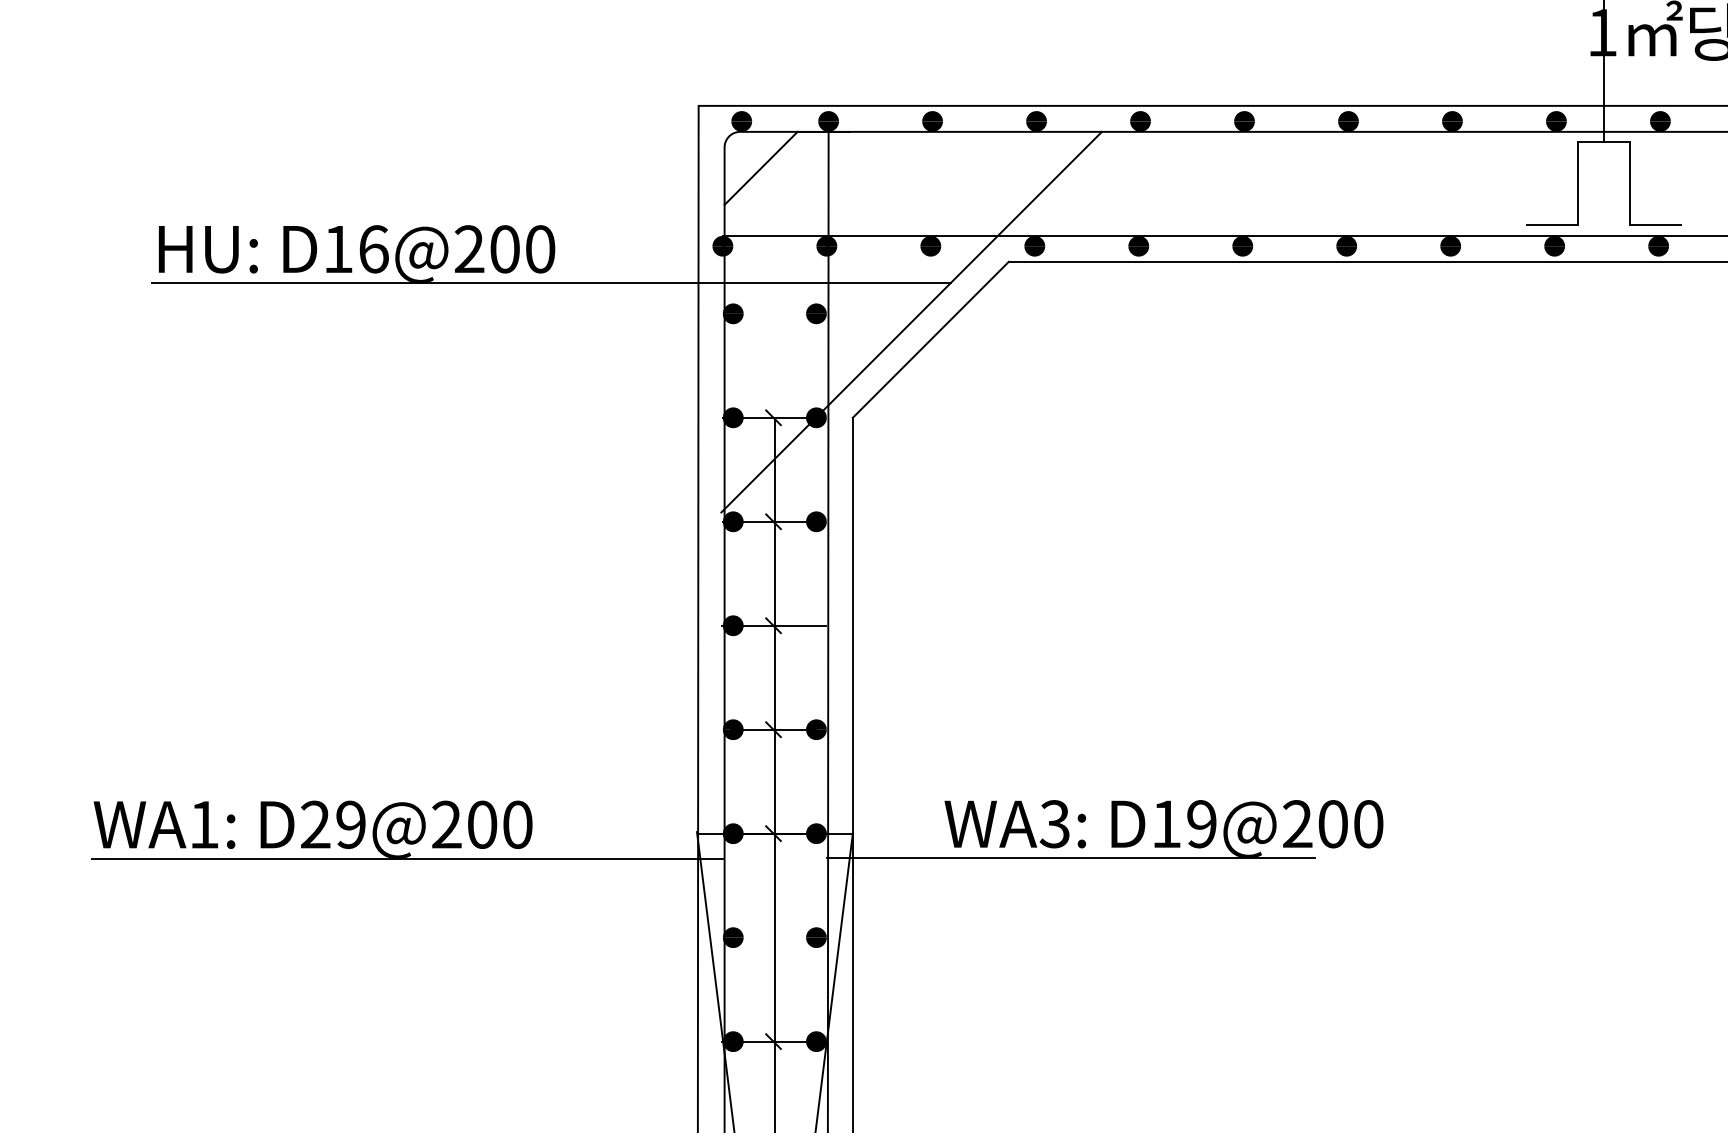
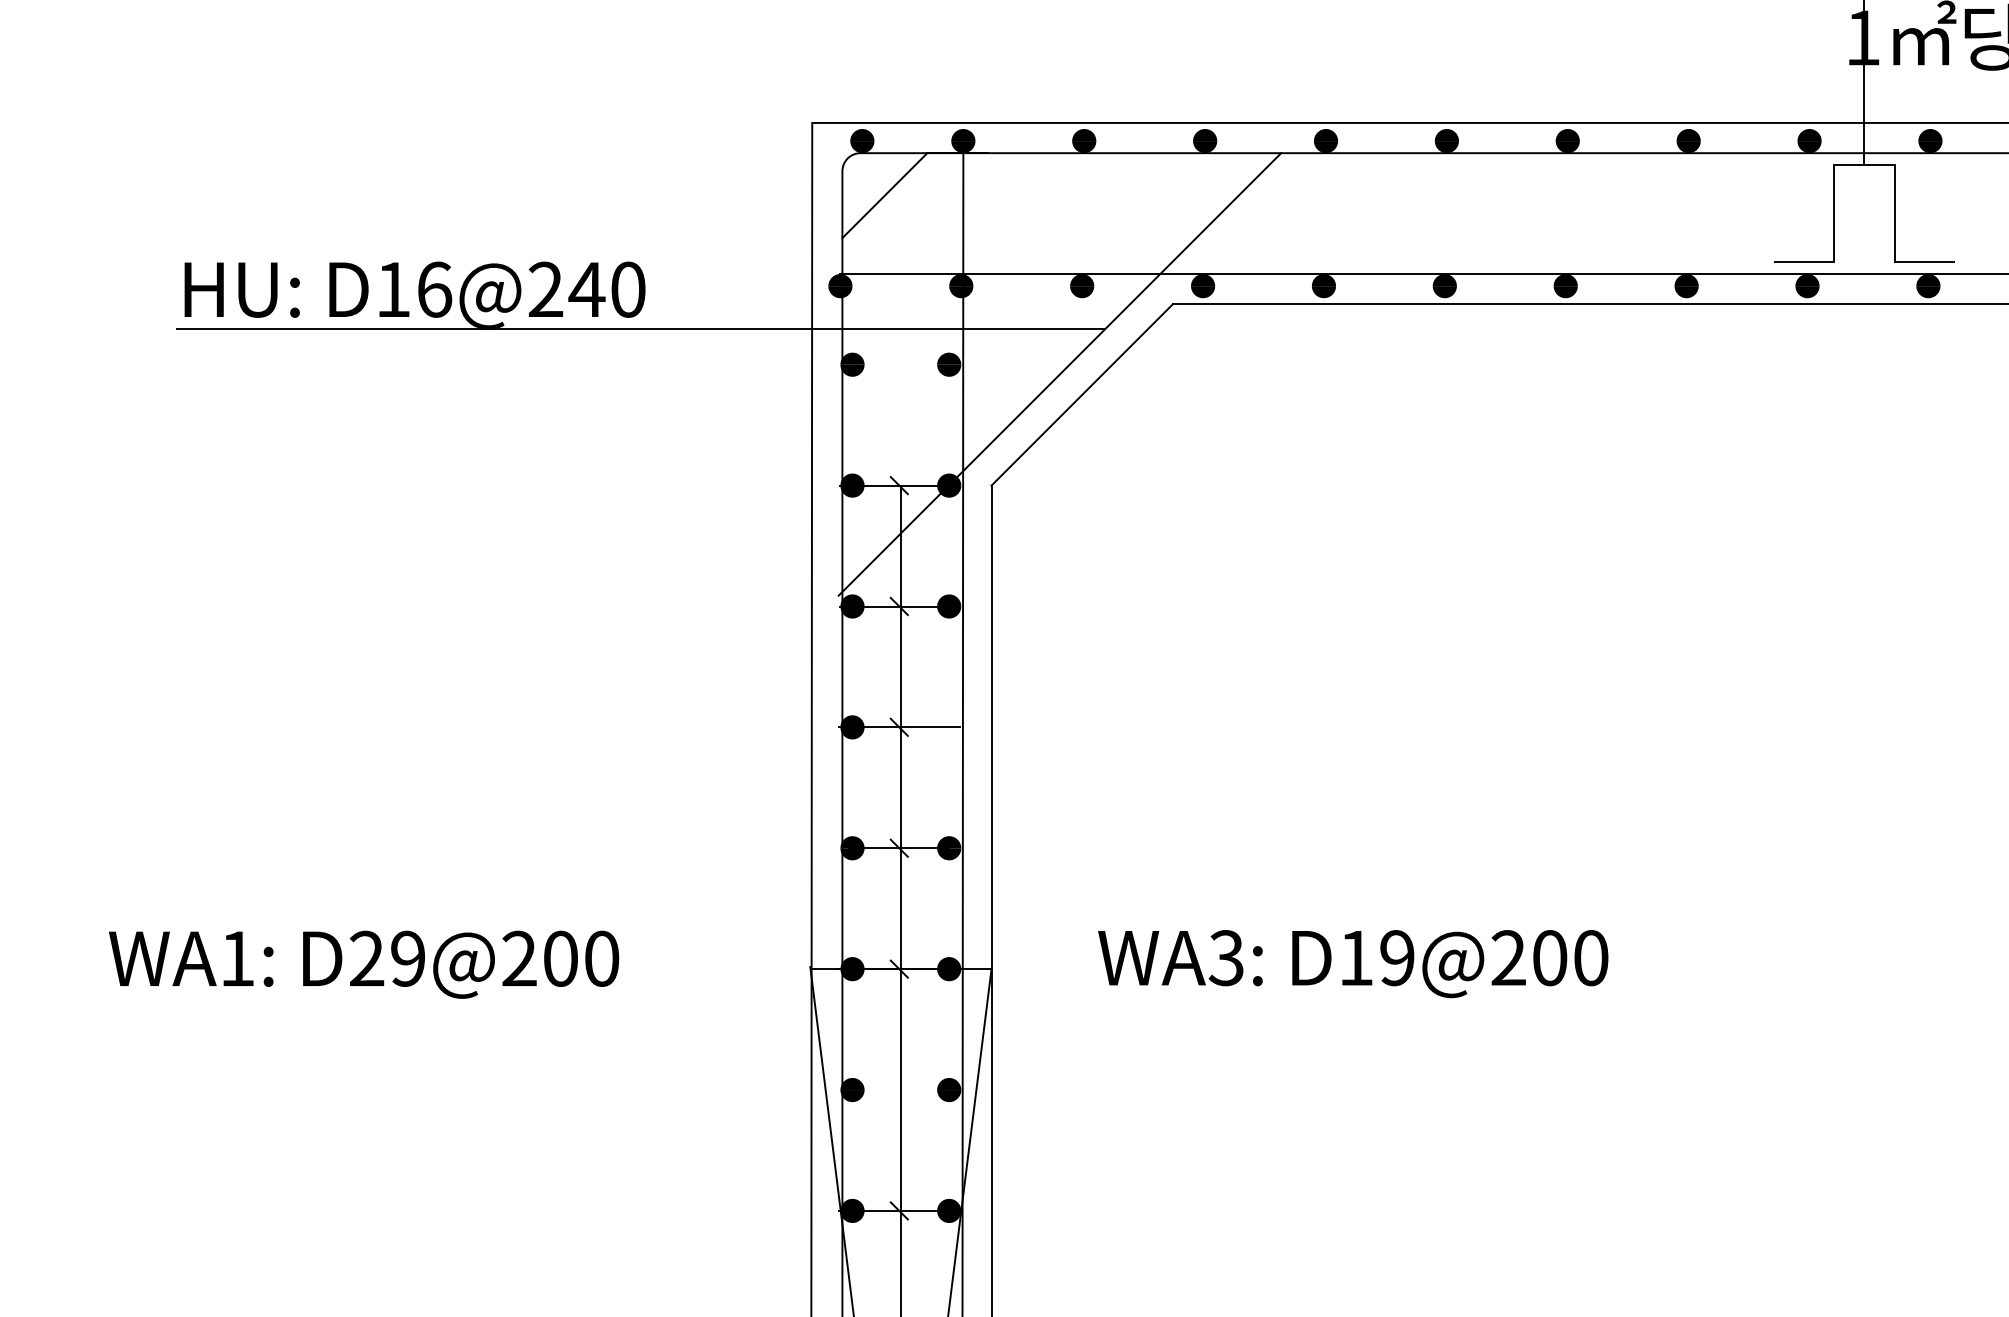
text: (504, 249) -> (586, 289), D16@200 -> D16@240
line: (407, 858) -> (473, 998), removed
line: (1070, 858) -> (1244, 997), removed

